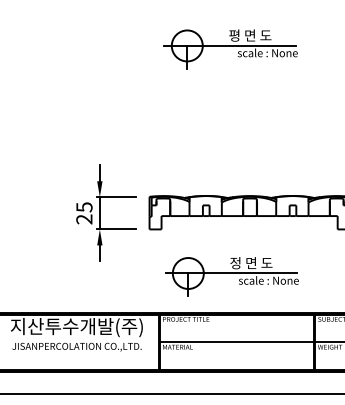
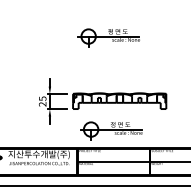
part: (229, 47) -> (108, 37), moved

